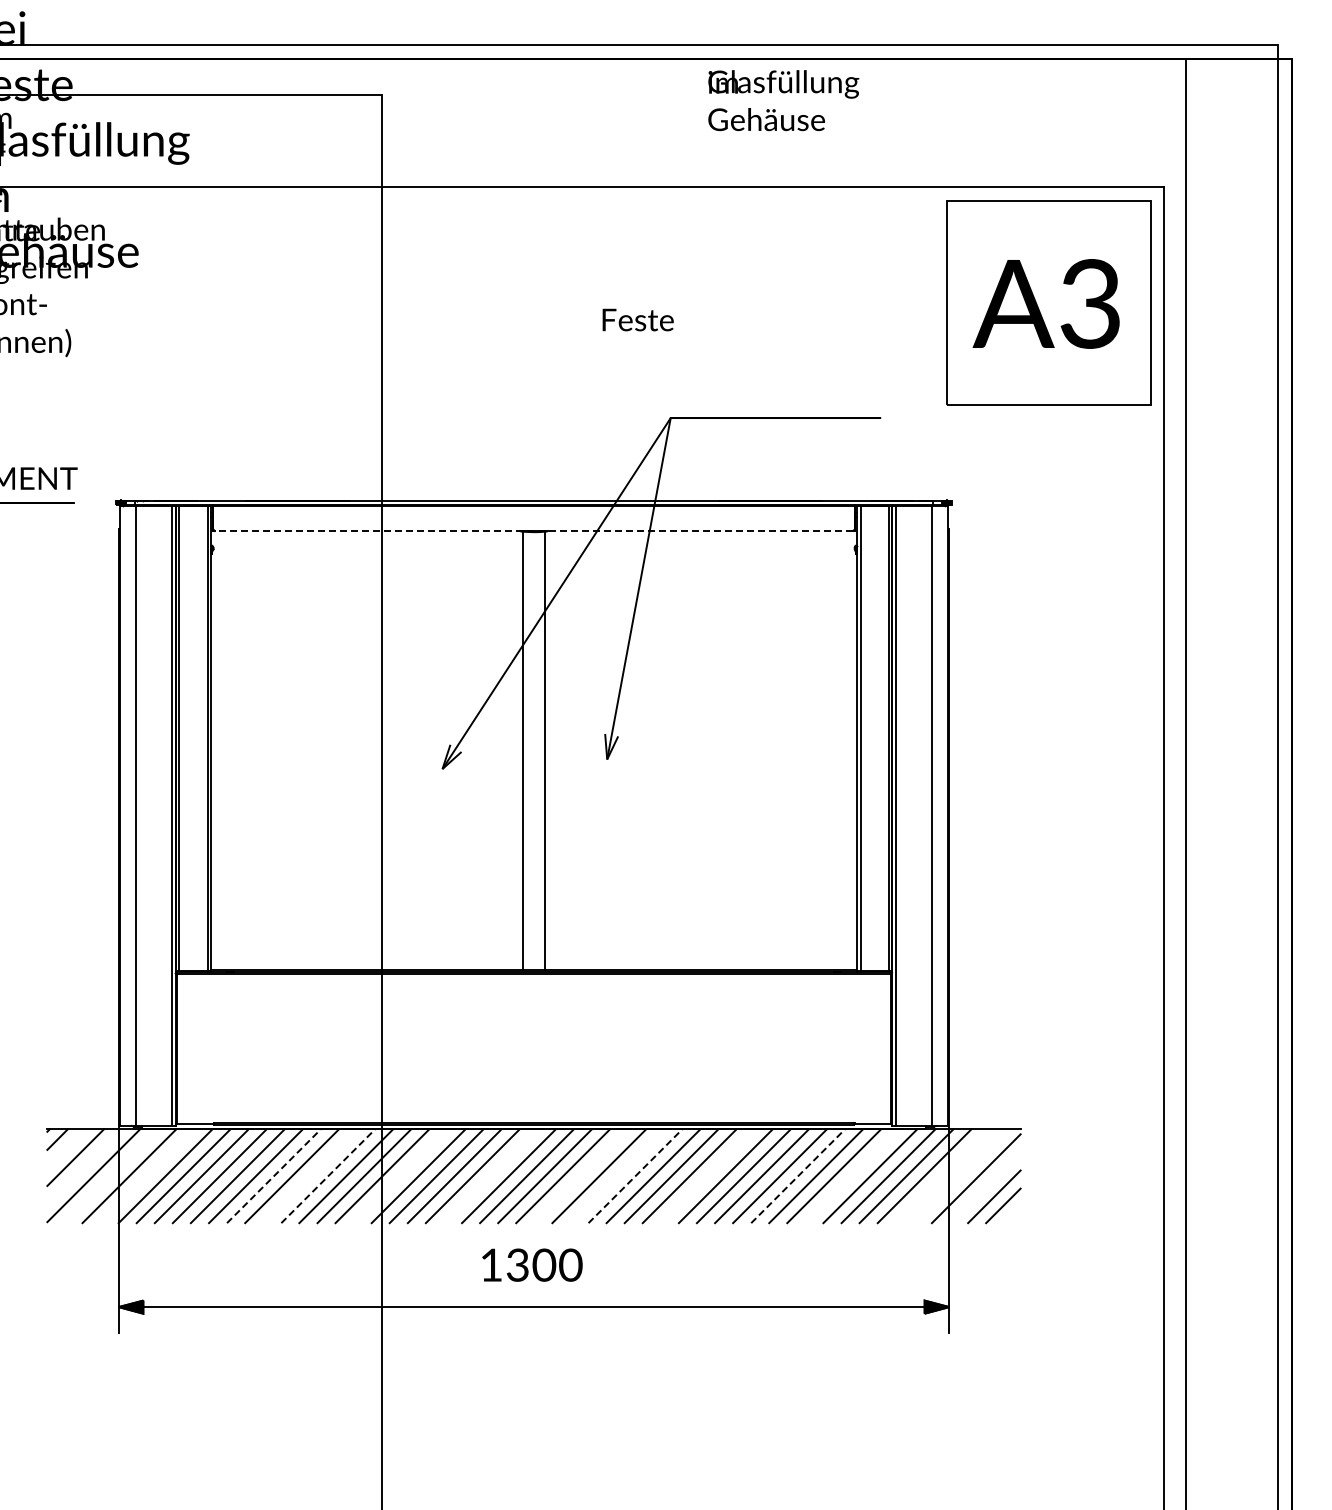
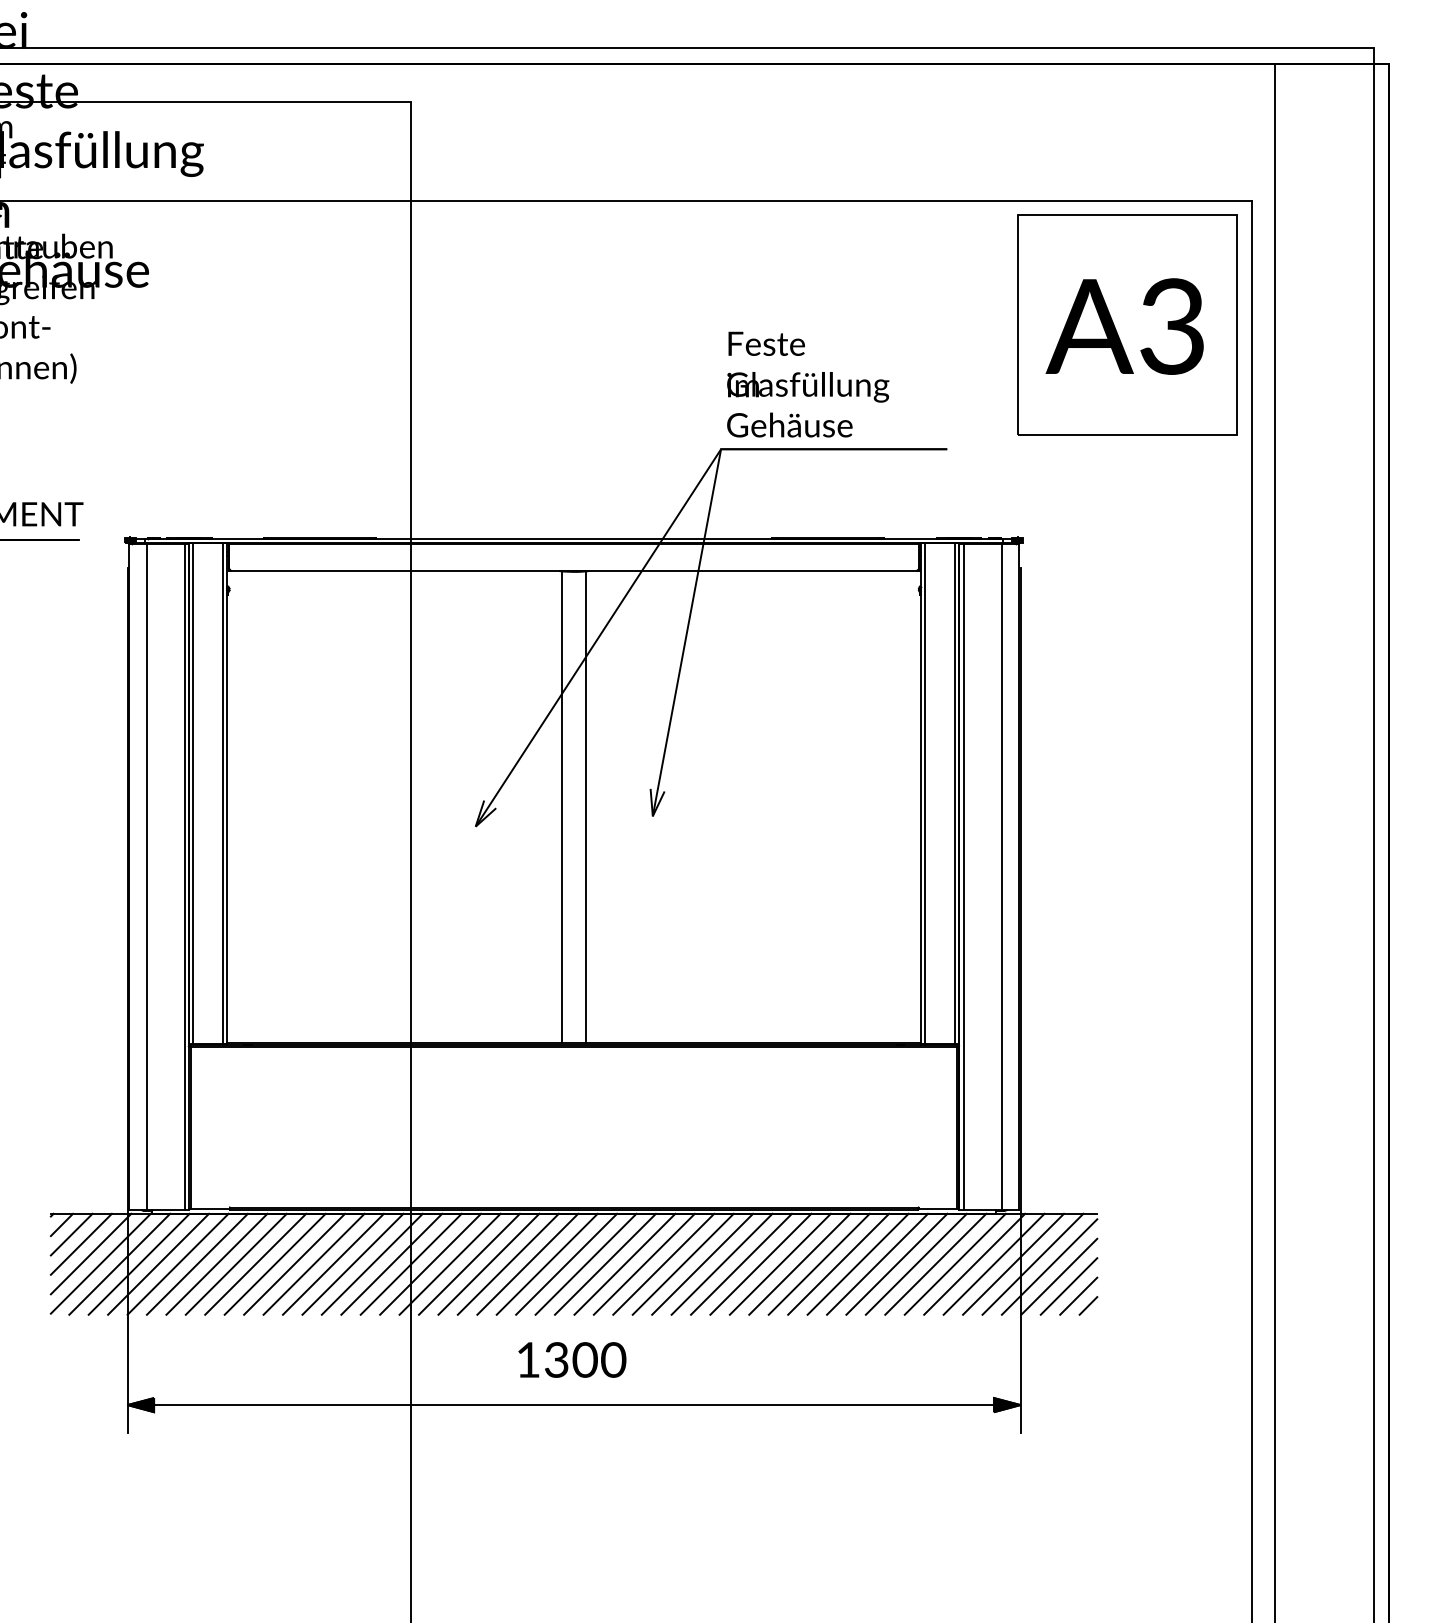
text: (783, 100) -> (807, 404), moved
text: (637, 319) -> (765, 343), moved
line: (534, 531) -> (574, 571), dashed -> solid
line: (66, 1148) -> (71, 1234), added
line: (84, 1166) -> (90, 1253), added
line: (274, 1175) -> (295, 1263), dashed -> solid
line: (328, 1175) -> (353, 1263), dashed -> solid
line: (635, 1175) -> (683, 1263), dashed -> solid
line: (798, 1175) -> (858, 1263), dashed -> solid
line: (111, 1176) -> (119, 1264), added
line: (147, 1176) -> (158, 1264), added
line: (310, 1176) -> (333, 1264), added
line: (400, 1176) -> (430, 1264), added
line: (490, 1176) -> (527, 1264), added
line: (581, 1176) -> (625, 1264), added
line: (617, 1176) -> (663, 1264), added
line: (707, 1176) -> (760, 1264), added
line: (852, 1176) -> (916, 1264), added
line: (942, 1176) -> (1013, 1264), added
line: (960, 1176) -> (1032, 1264), added
line: (984, 1187) -> (1058, 1276), added
line: (1012, 1214) -> (1088, 1305), added

